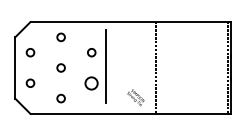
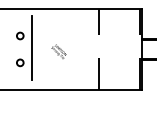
line: (155, 67) -> (99, 49), moved
circle: (91, 82) -> (20, 62), size x0.62
text: (135, 97) -> (58, 51), moved

